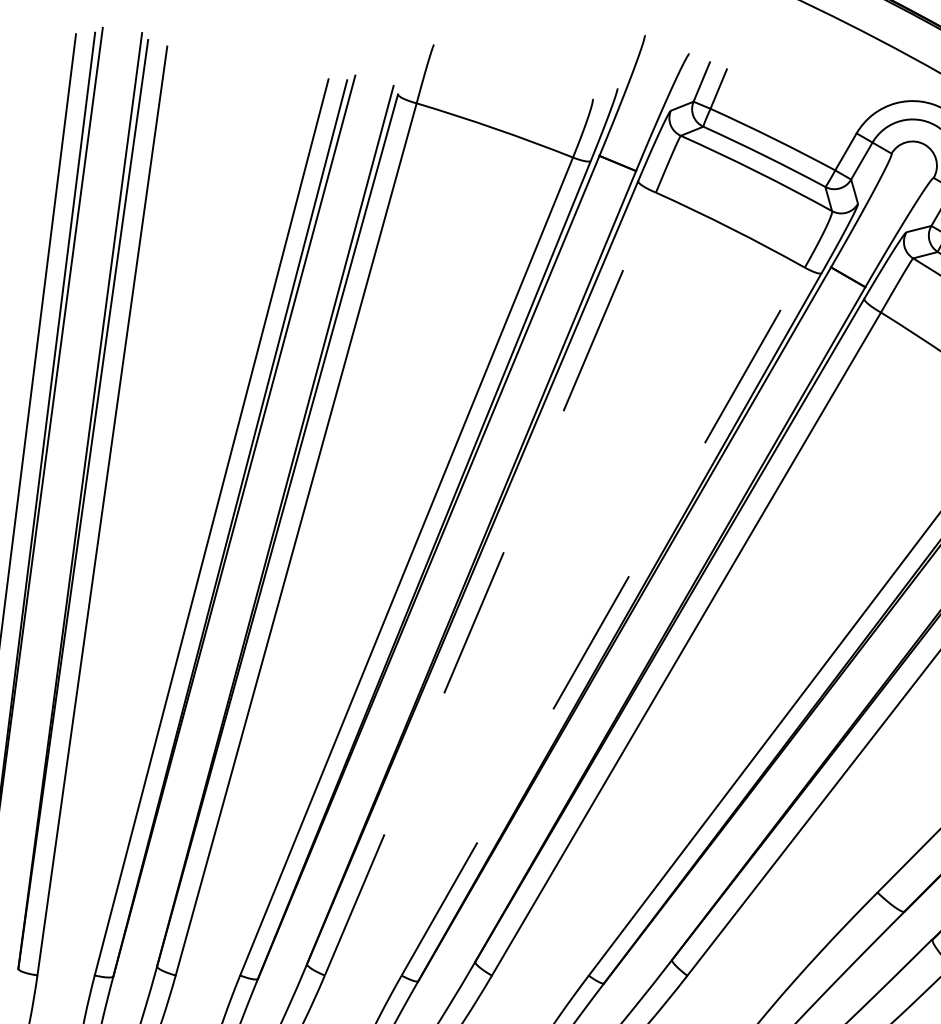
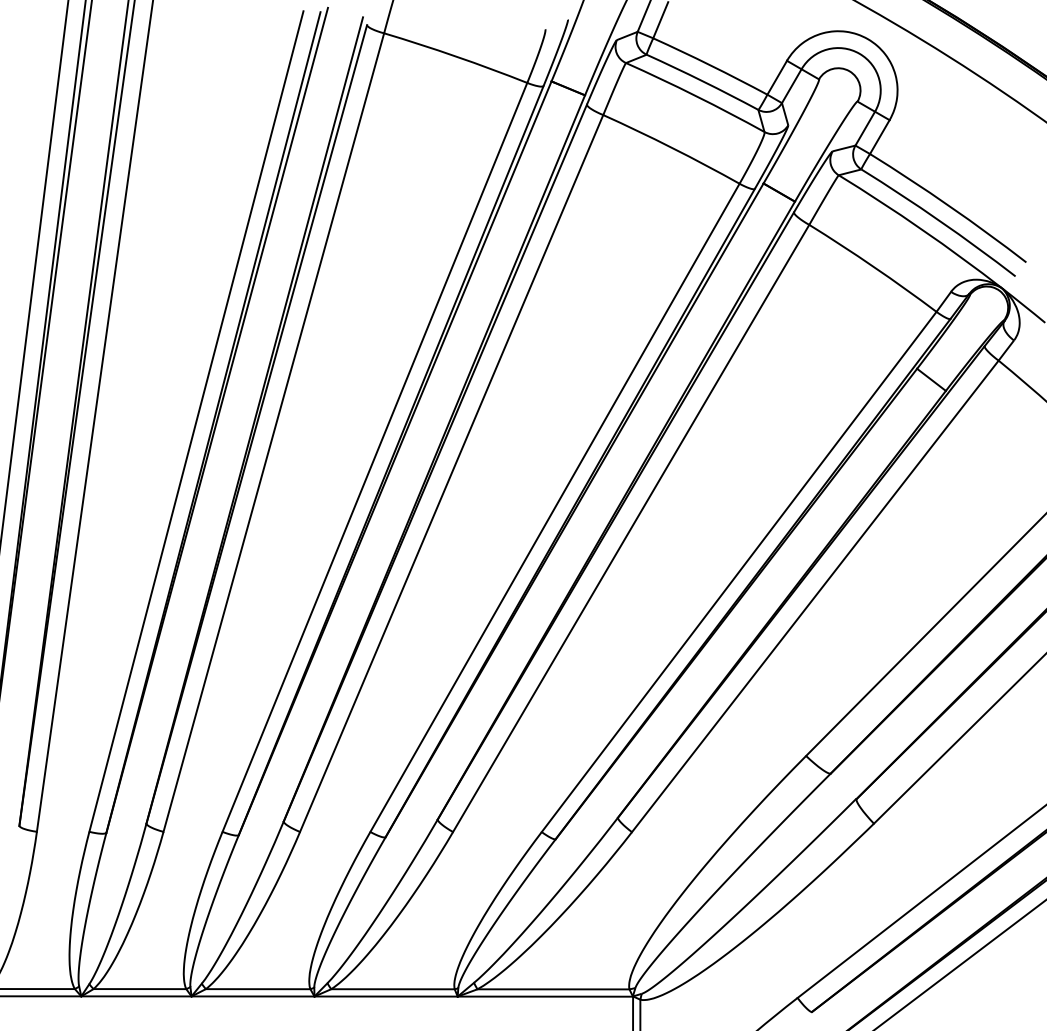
line: (490, 584) -> (451, 473), dashed -> solid
line: (602, 621) -> (554, 507), dashed -> solid

